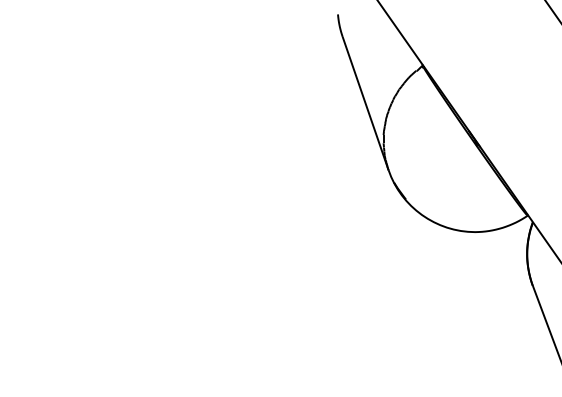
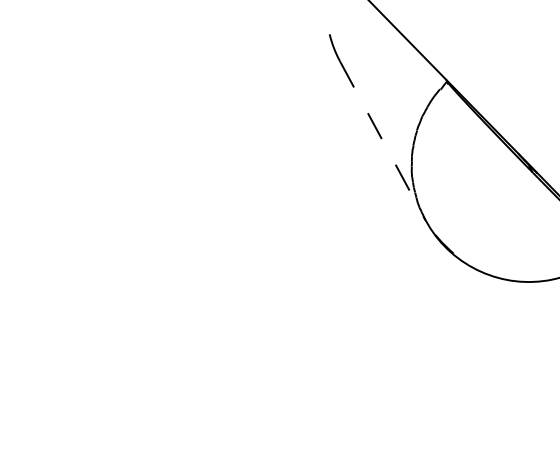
line: (365, 103) -> (382, 140), solid -> dashed

